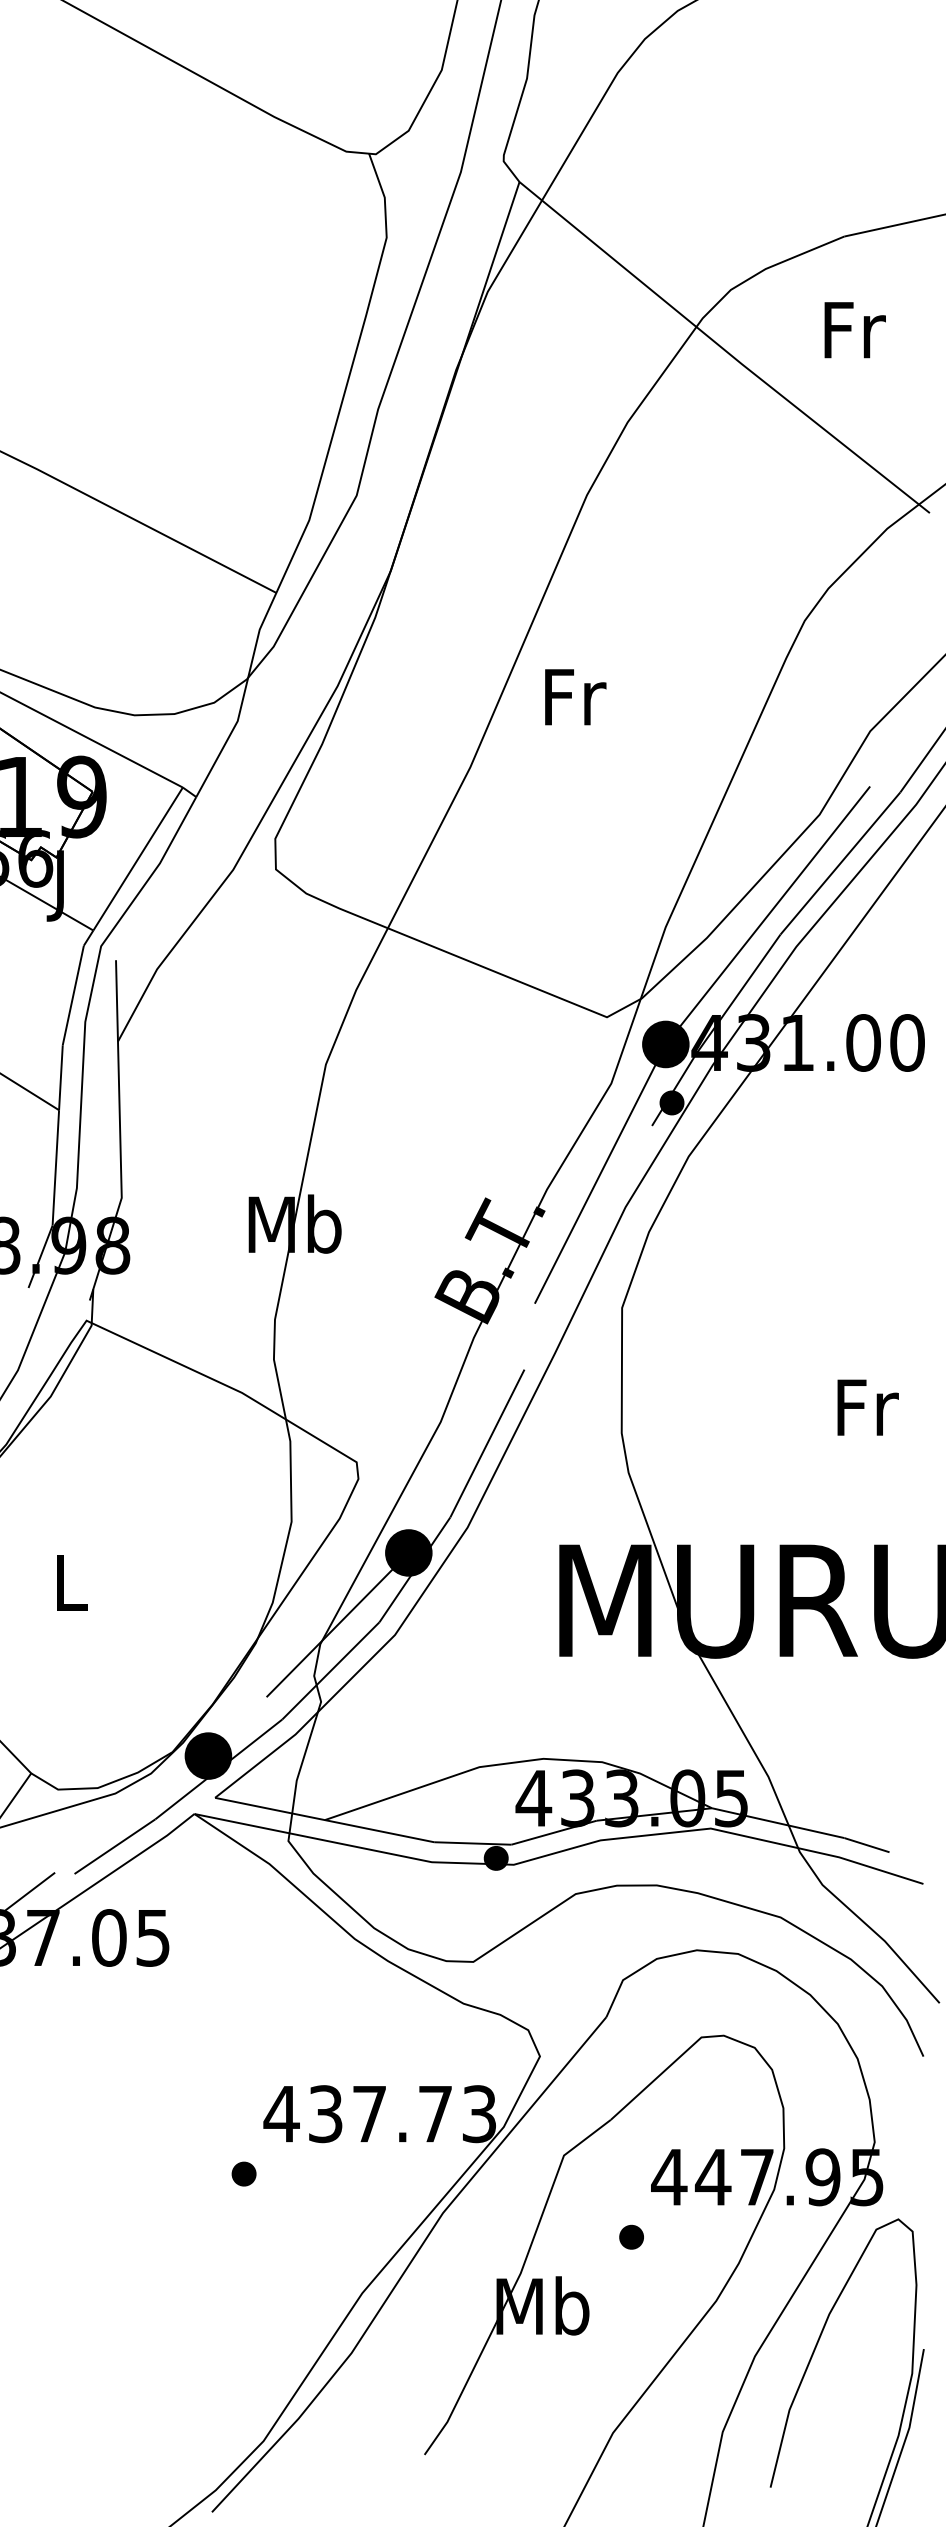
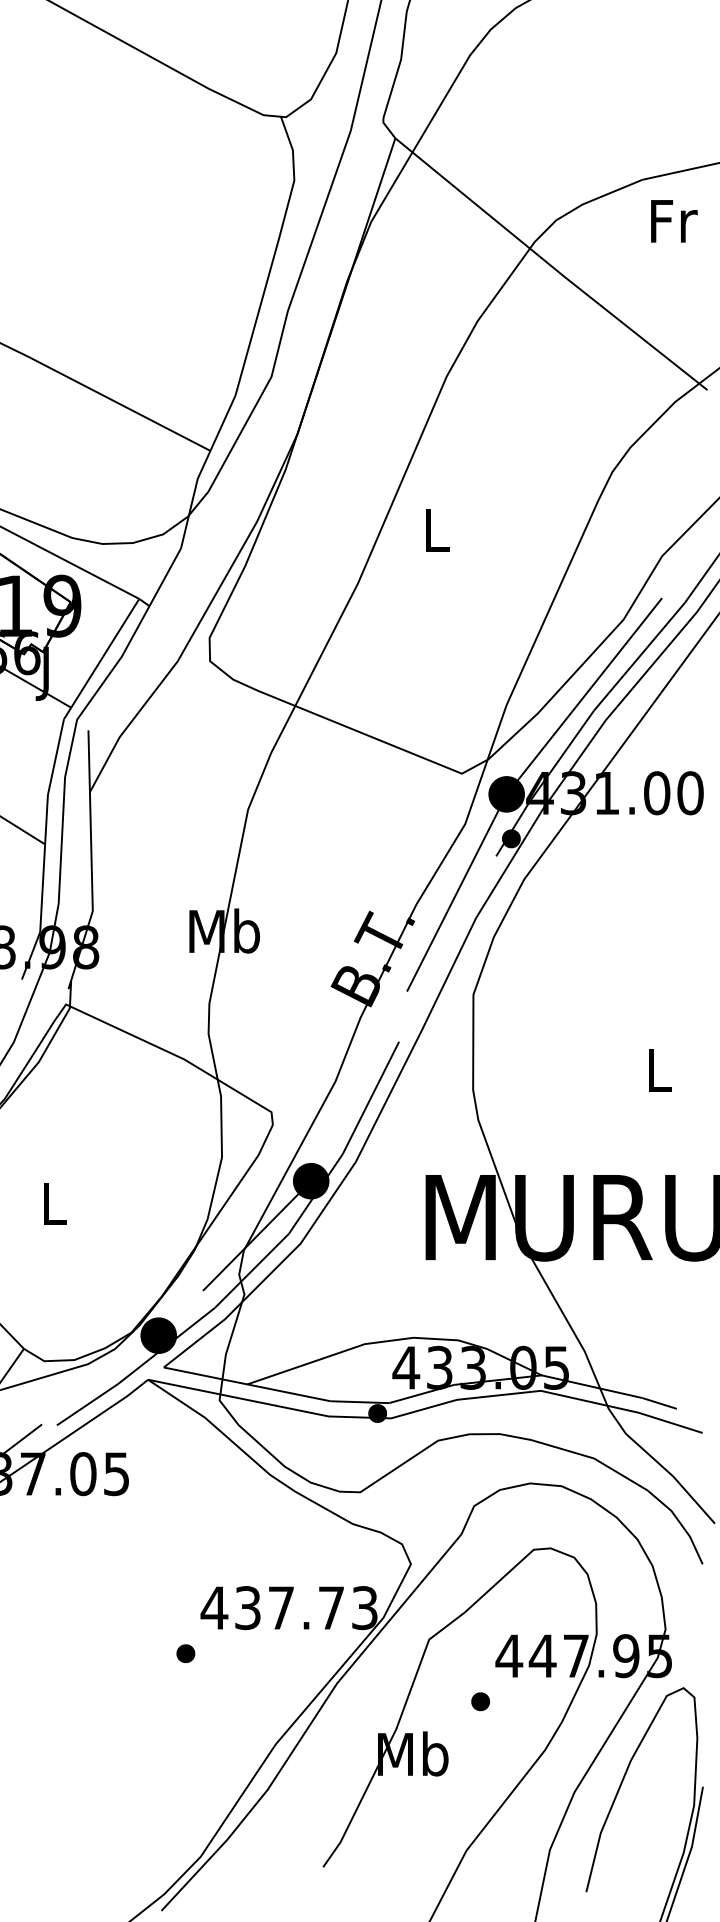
text: (854, 330) -> (673, 221), moved
text: (575, 697) -> (437, 530), Fr -> L
text: (867, 1407) -> (660, 1070), Fr -> L

